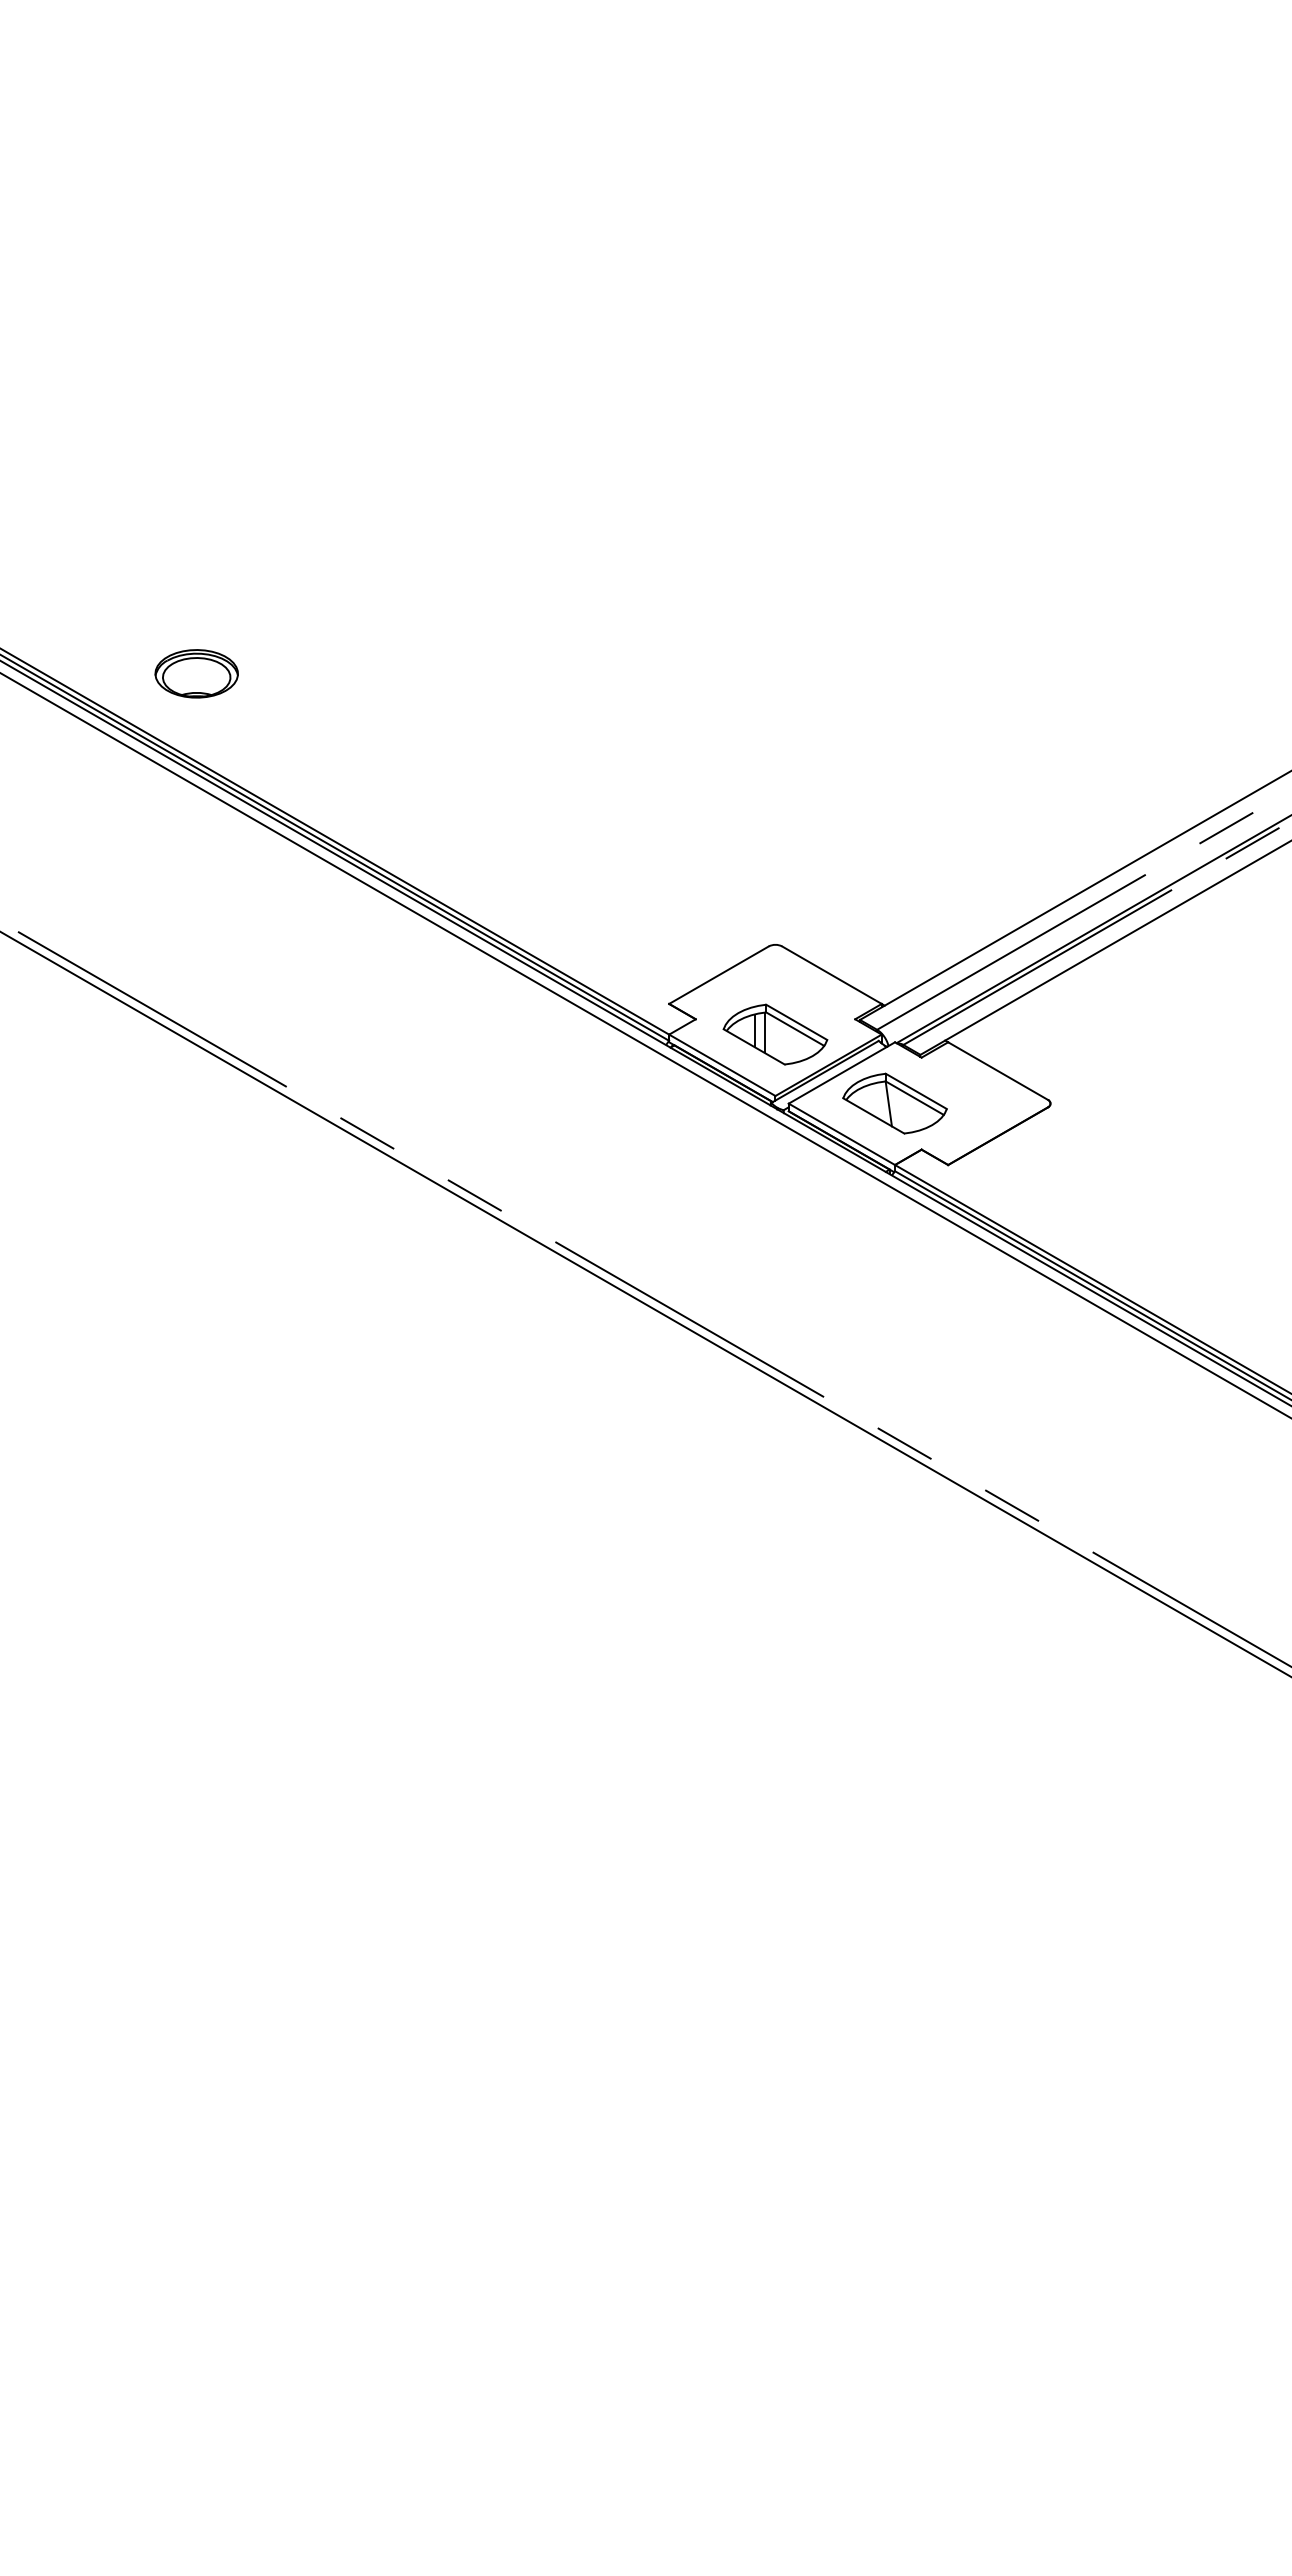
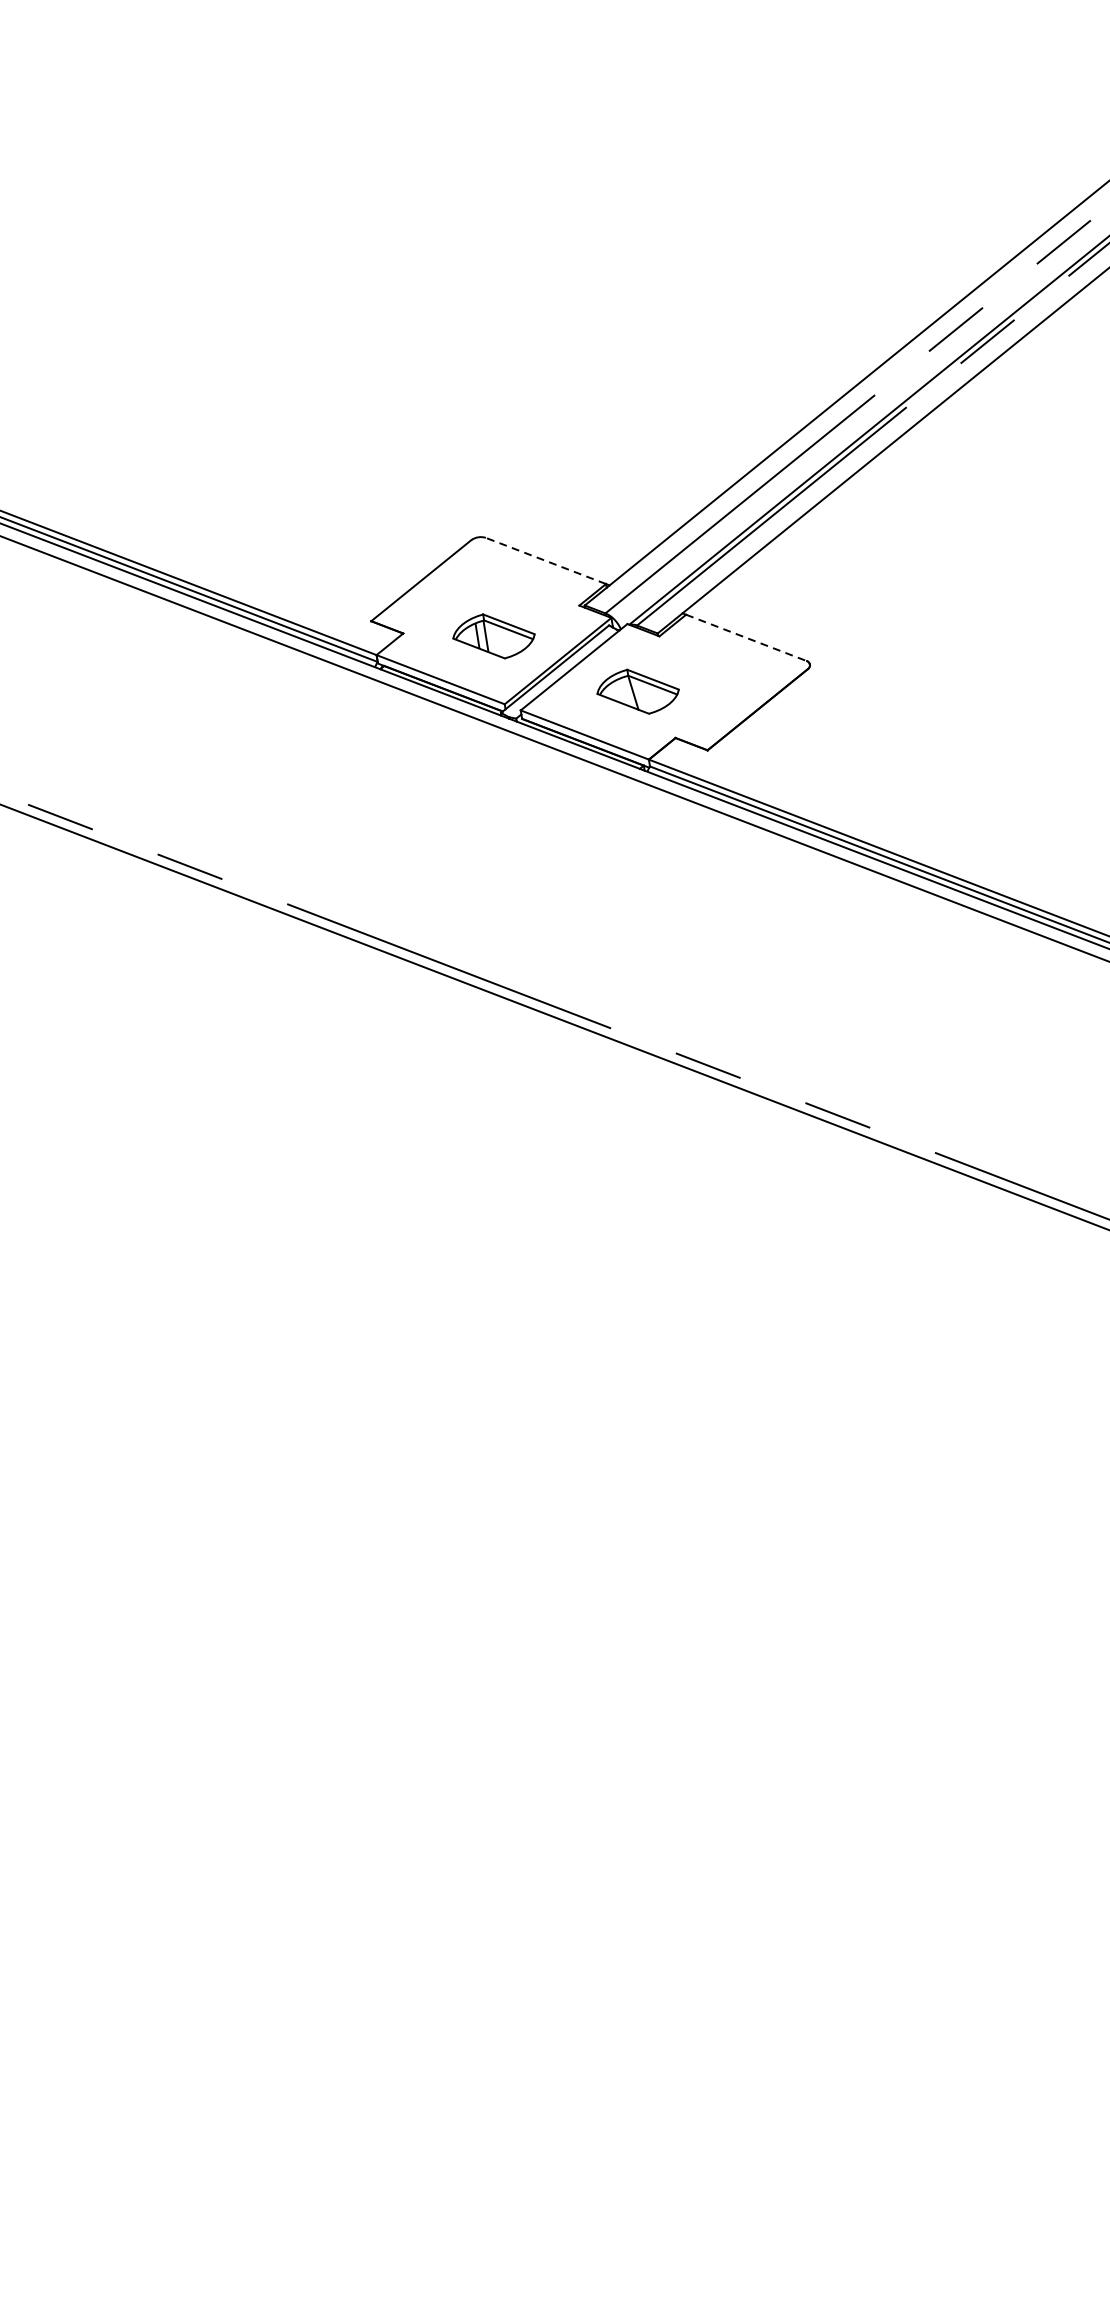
line: (831, 975) -> (545, 561), solid -> dashed
part: (775, 1034) -> (494, 636), size x0.7
line: (998, 1071) -> (746, 638), solid -> dashed
part: (894, 1103) -> (637, 691), size x0.7

